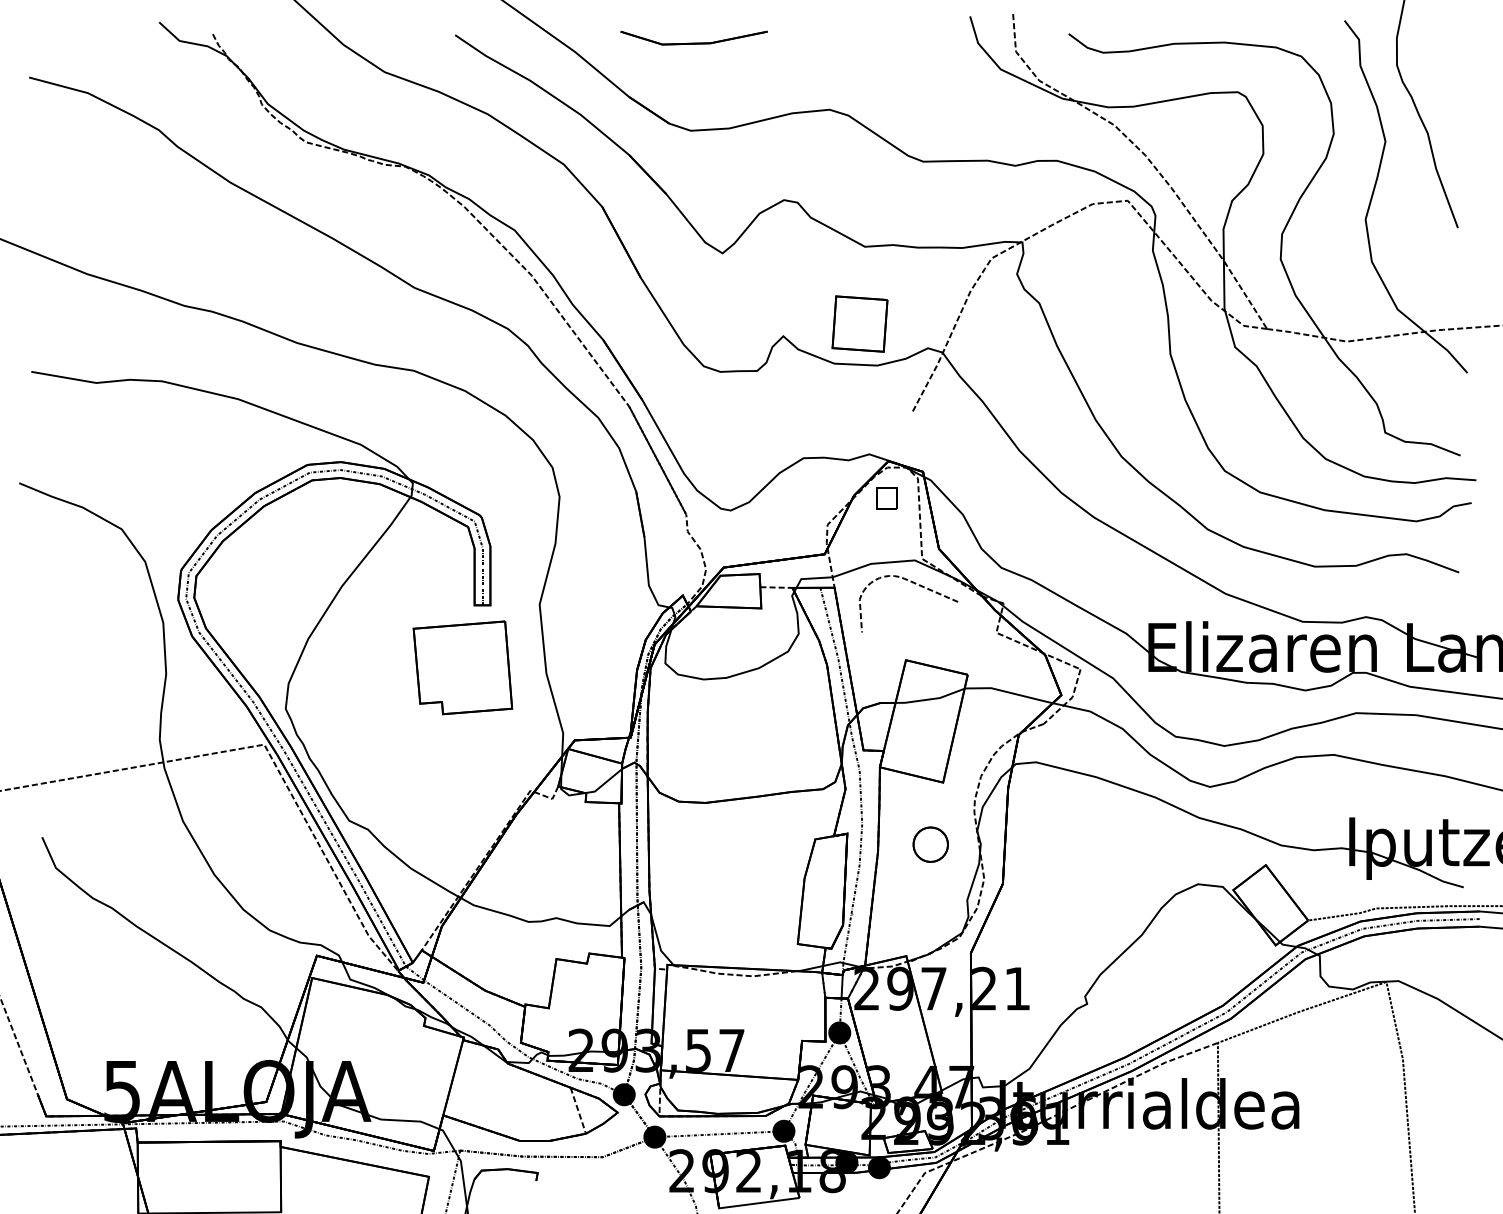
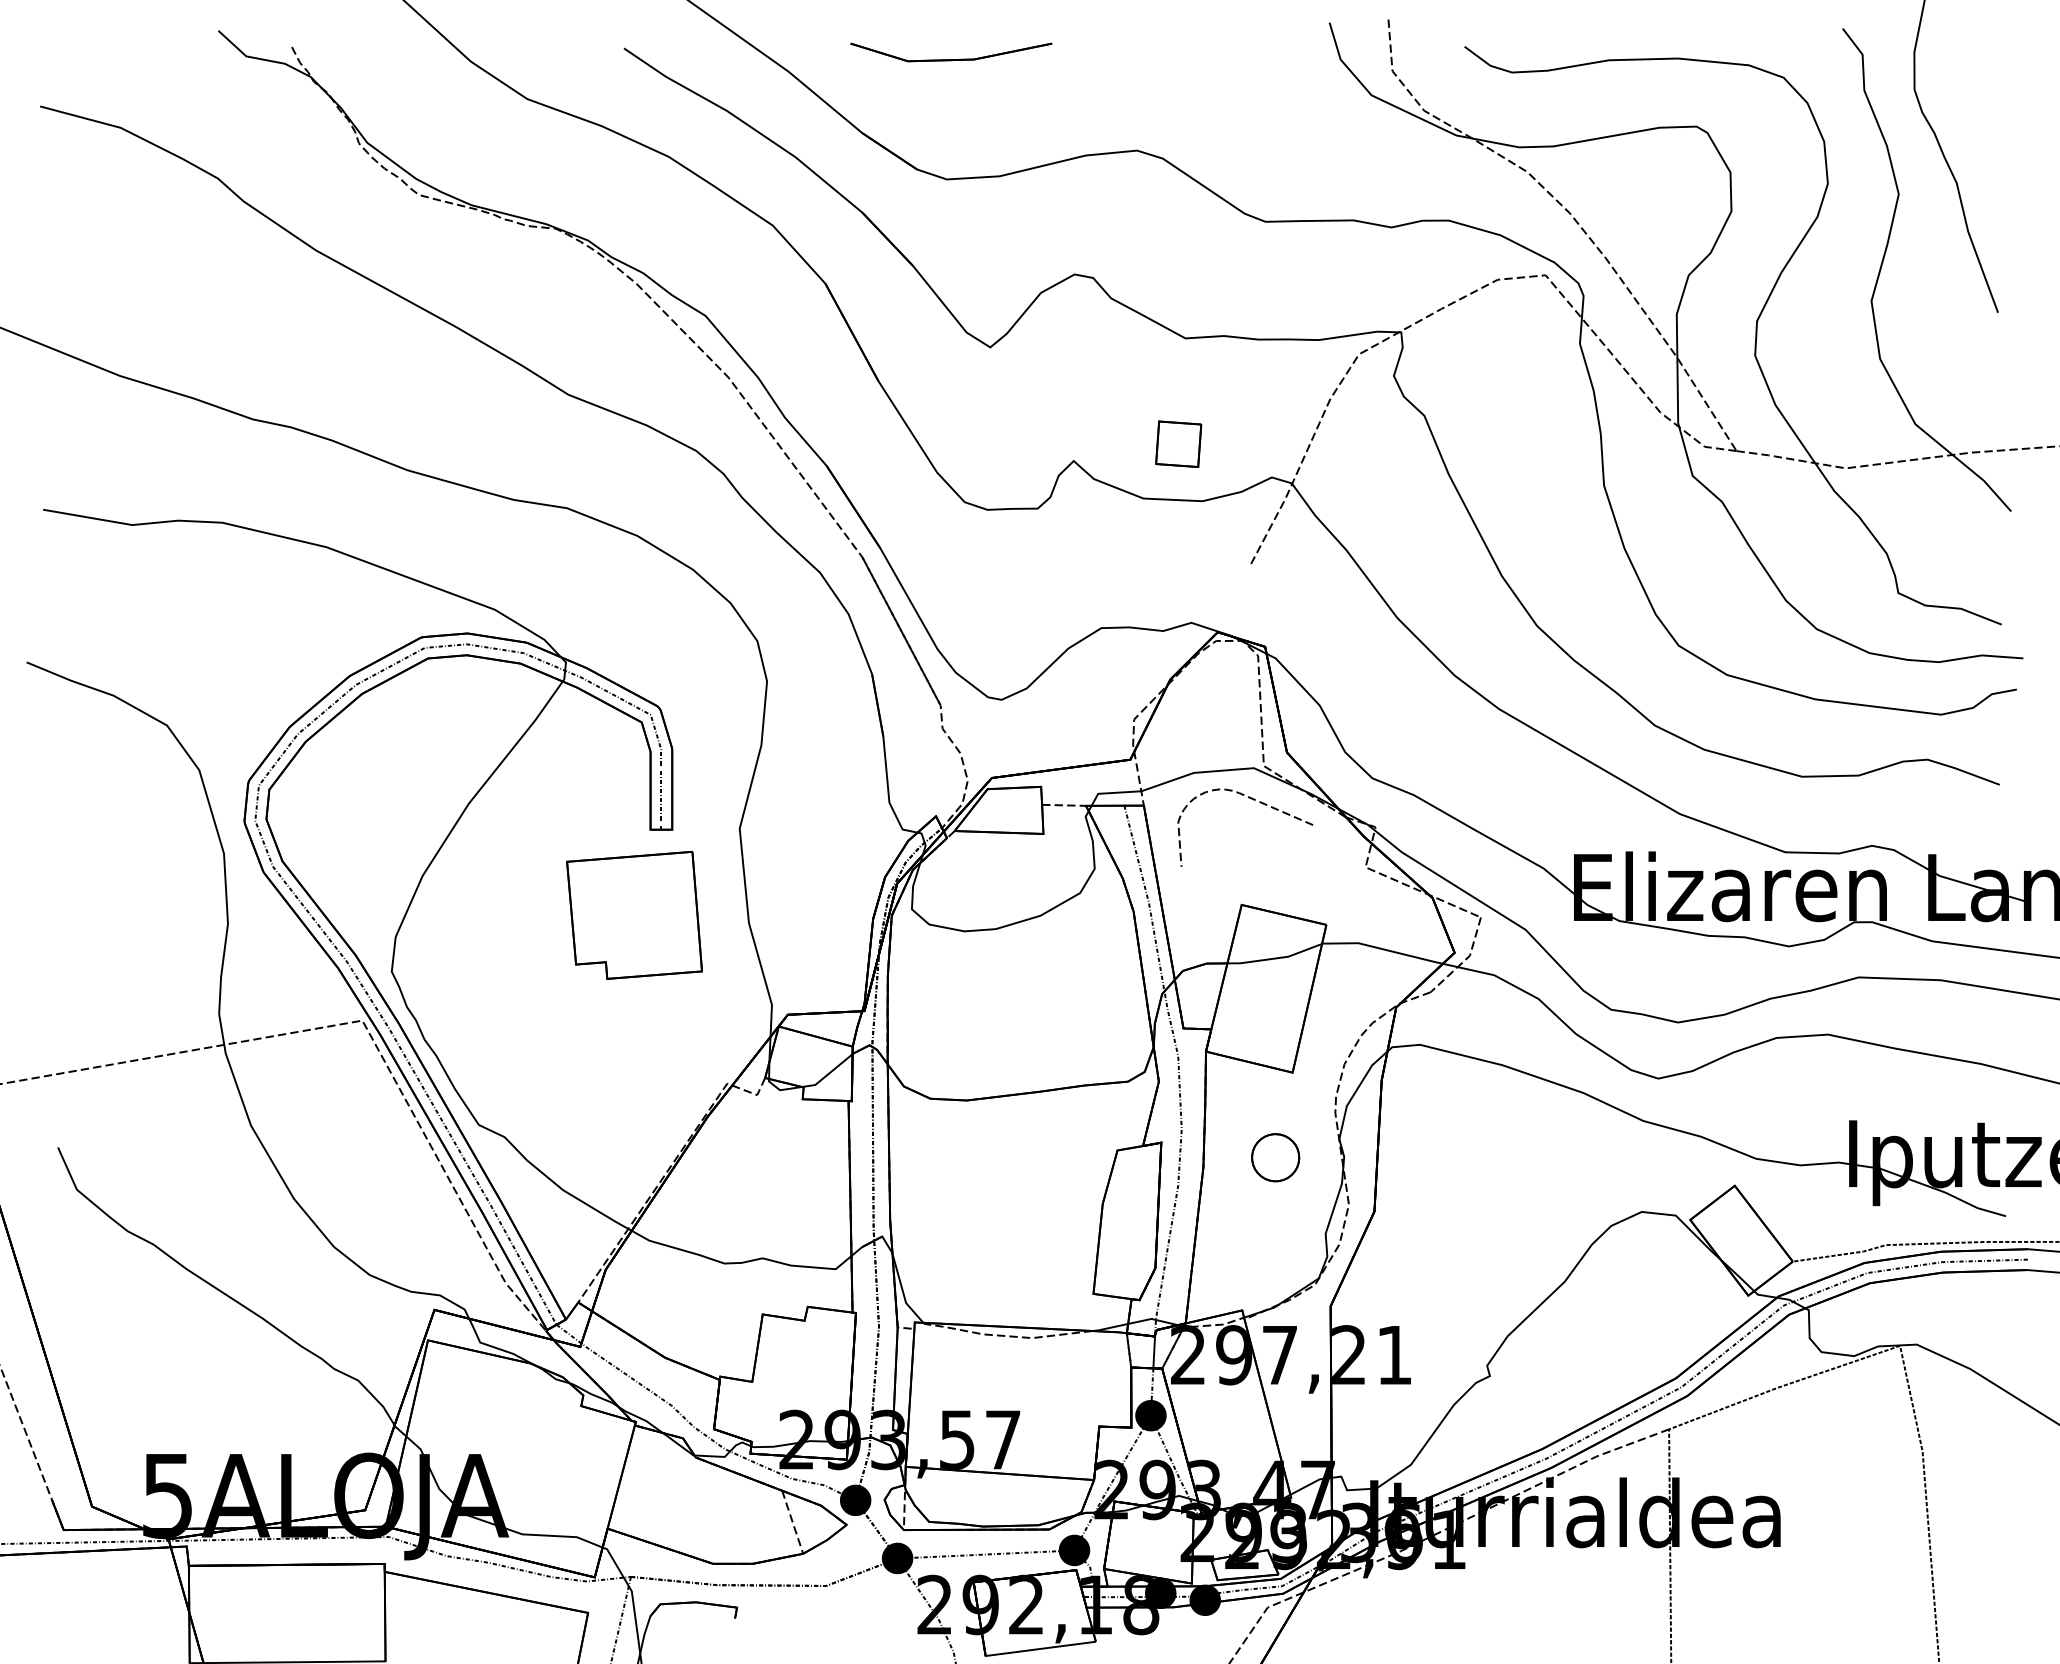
part: (859, 323) -> (1177, 443), size x0.6
part: (886, 498) -> (1214, 683), removed

